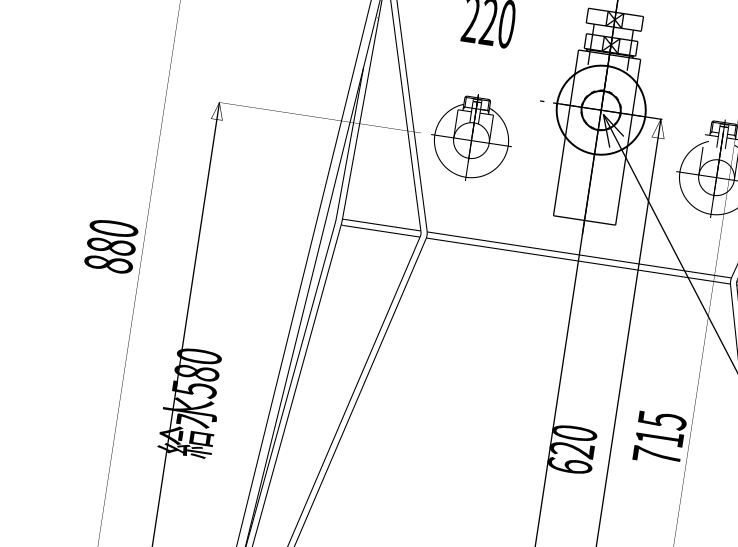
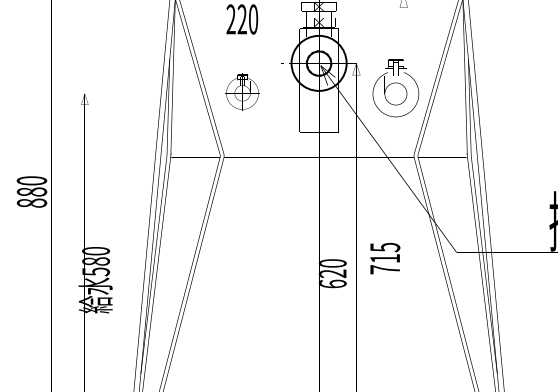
part: (471, 136) -> (242, 91), size x0.7

